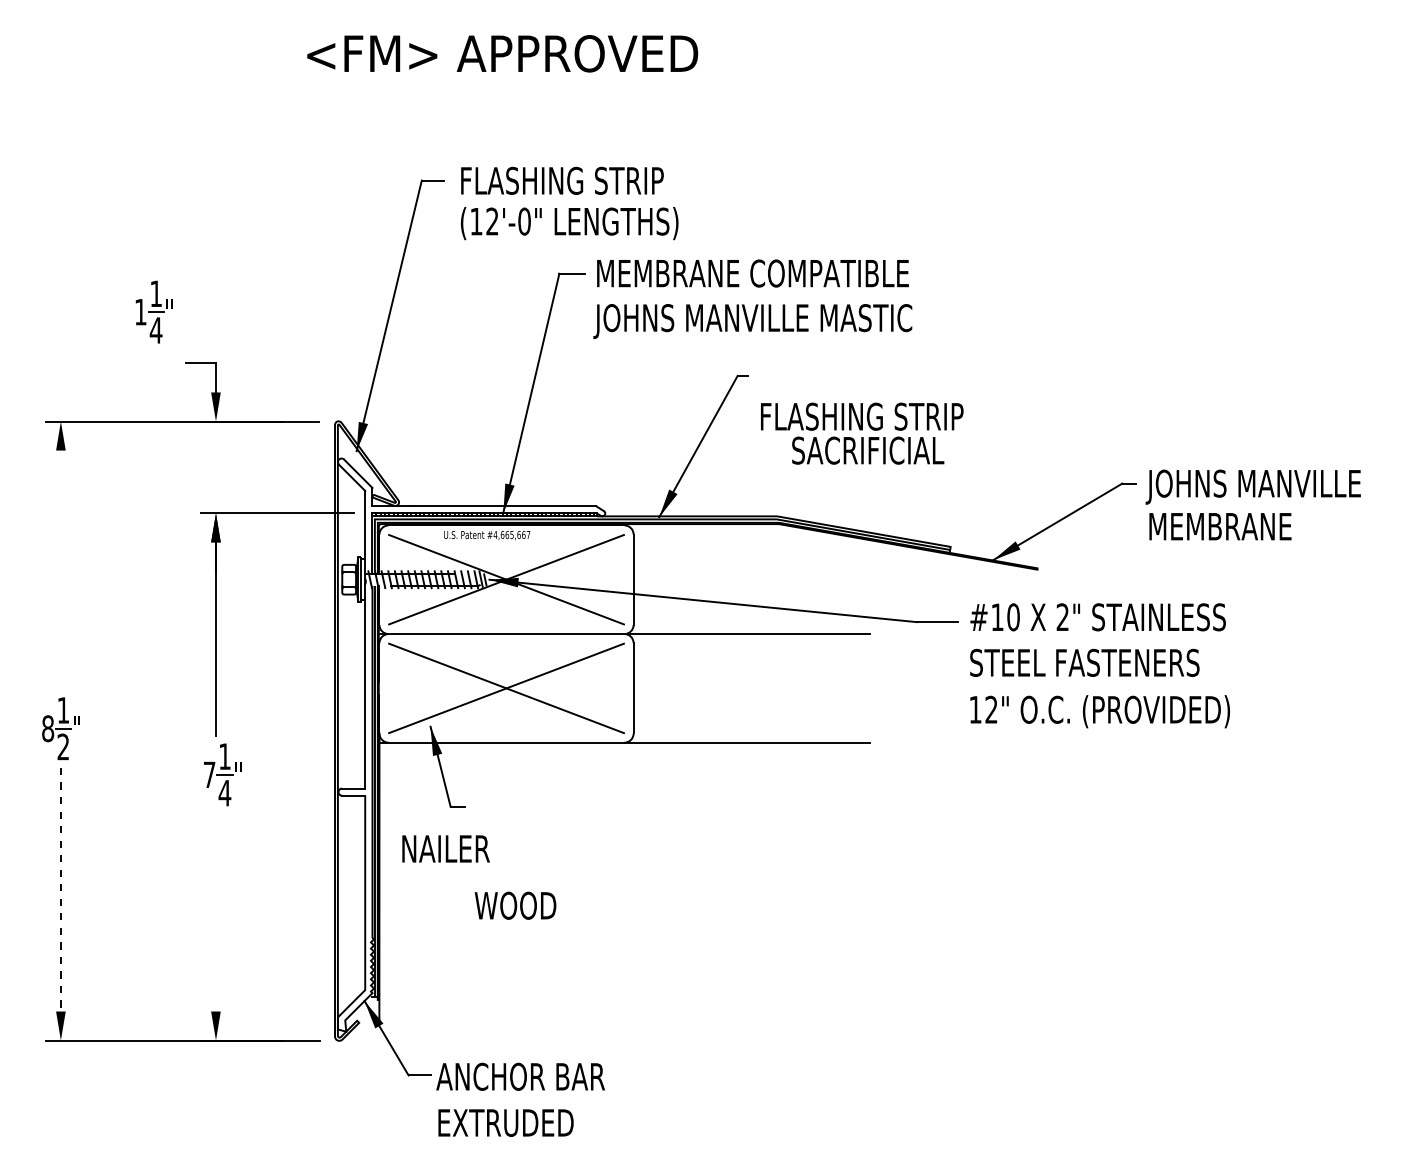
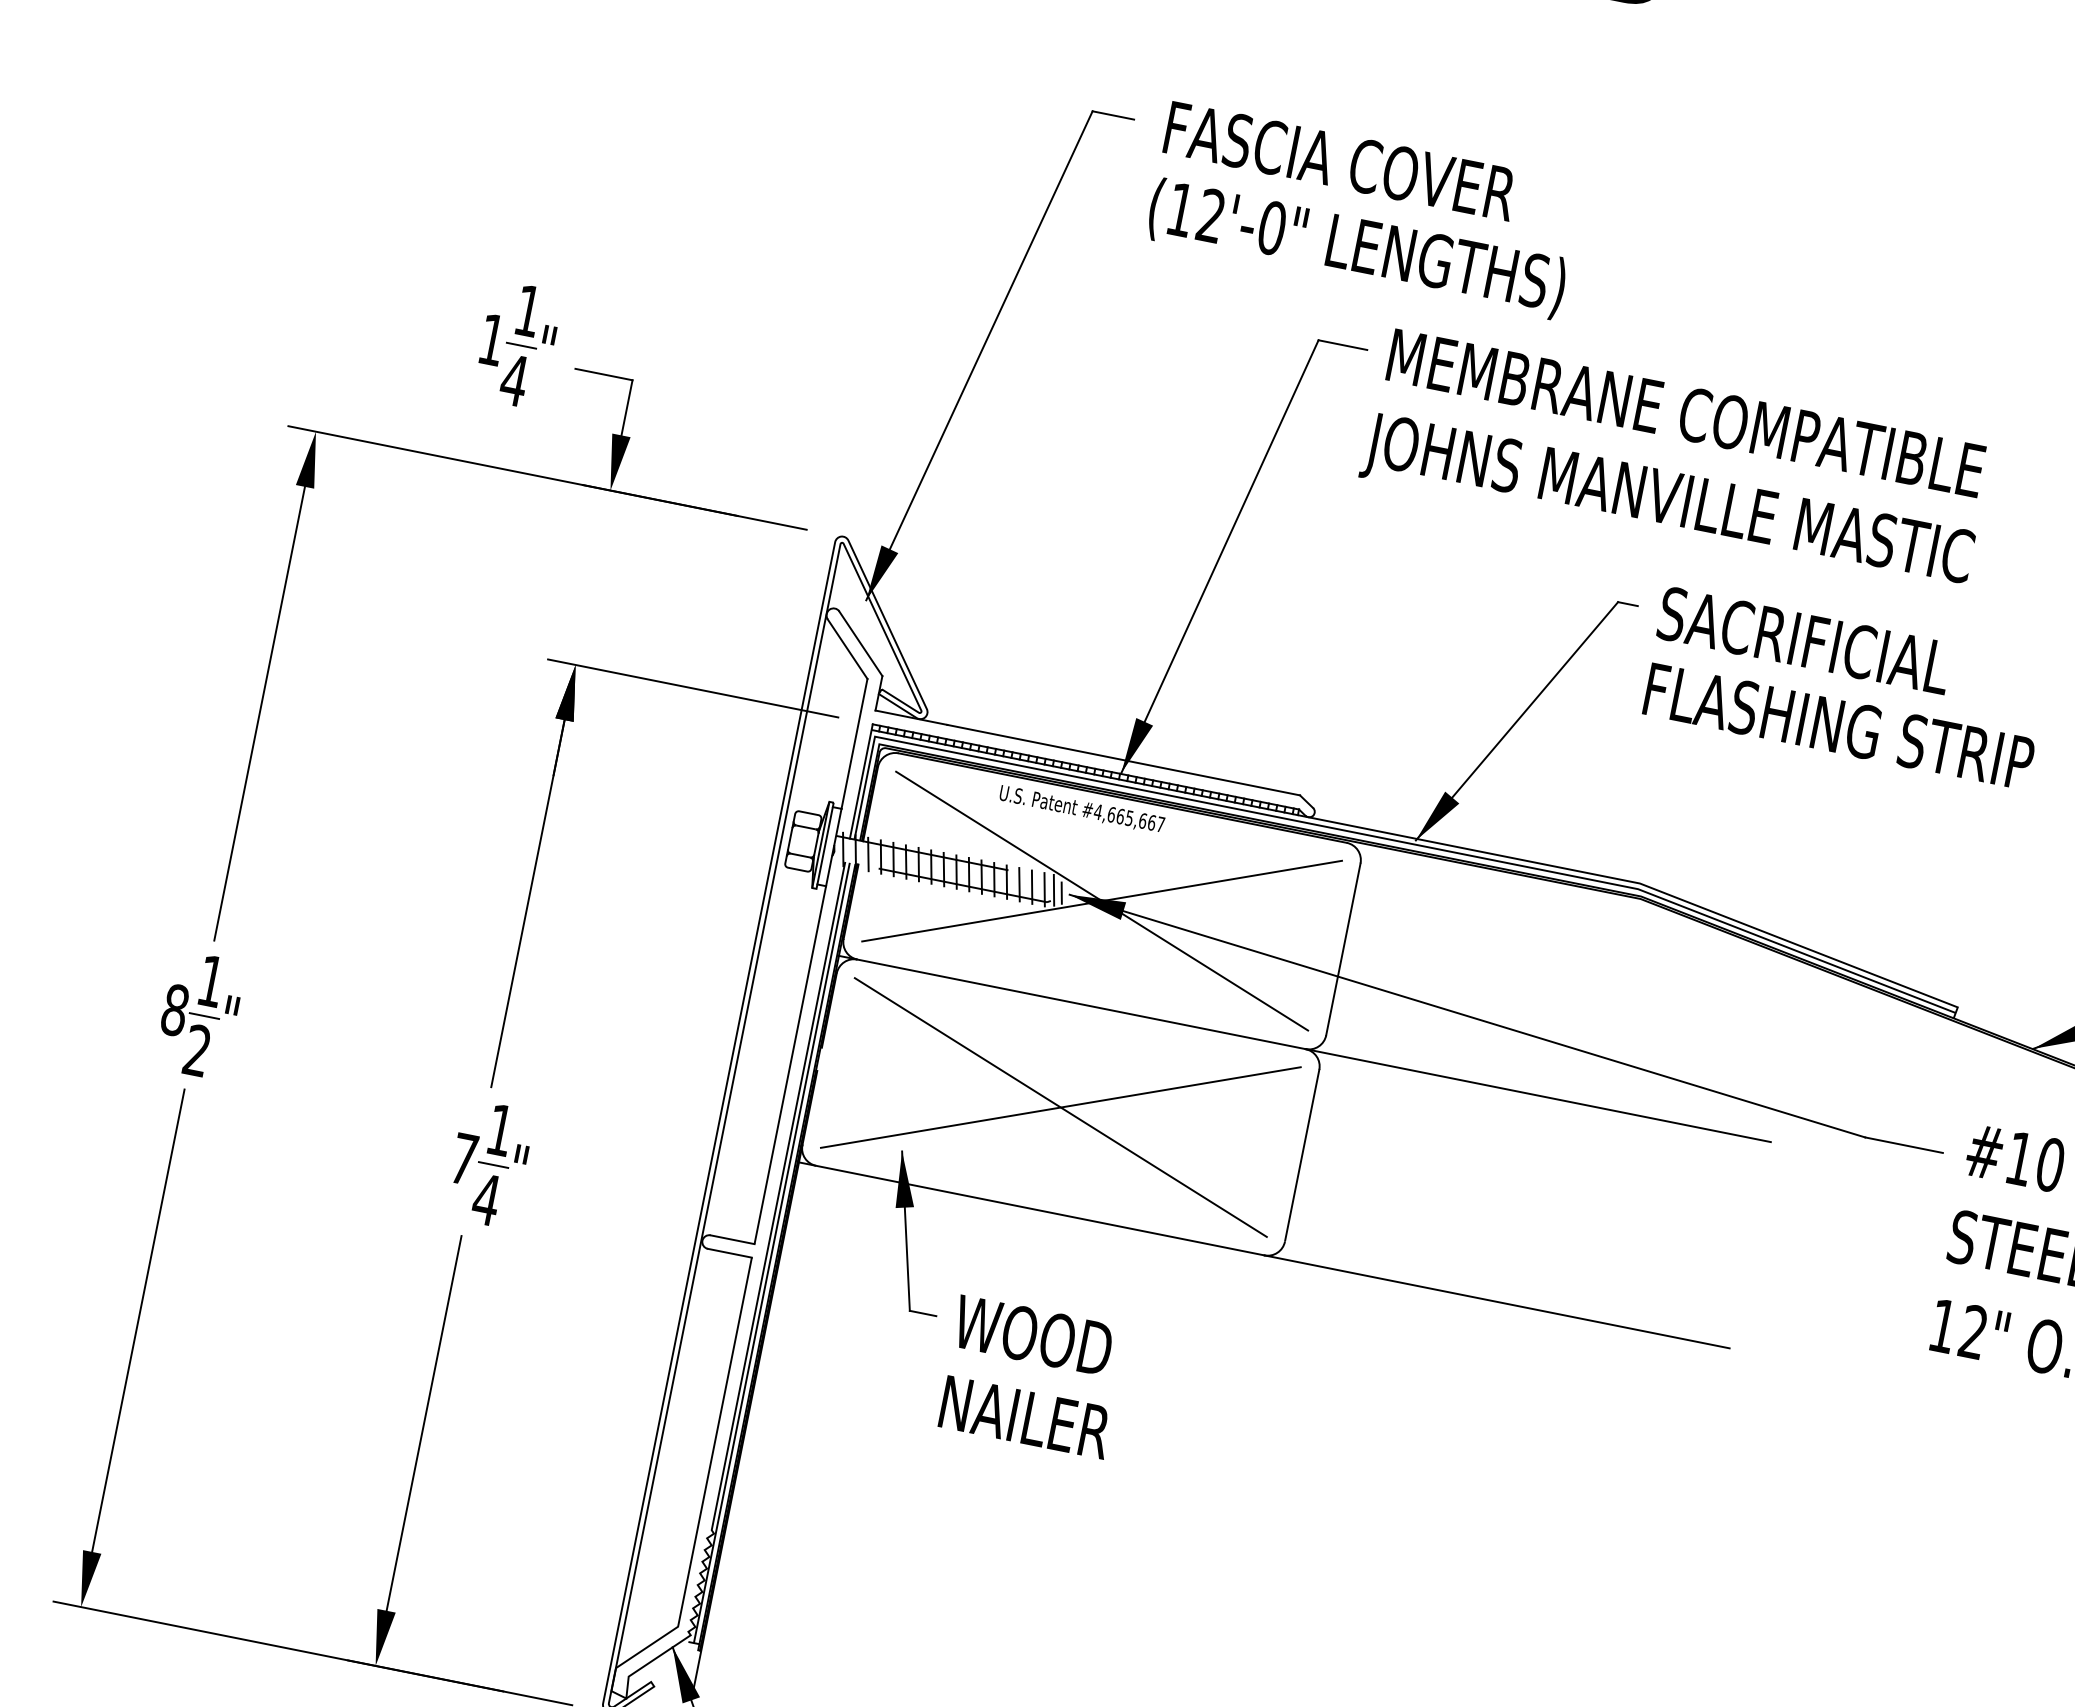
text: (568, 180) -> (1371, 166), FLASHING STRIP -> FASCIA COVER
part: (153, 311) -> (516, 343), moved
text: (868, 450) -> (1805, 640), moved
line: (60, 569) -> (259, 712), added
text: (445, 848) -> (1024, 1416), moved
line: (60, 889) -> (137, 1320), dashed -> solid
text: (515, 905) -> (1033, 1335), moved
line: (216, 912) -> (425, 1422), added

